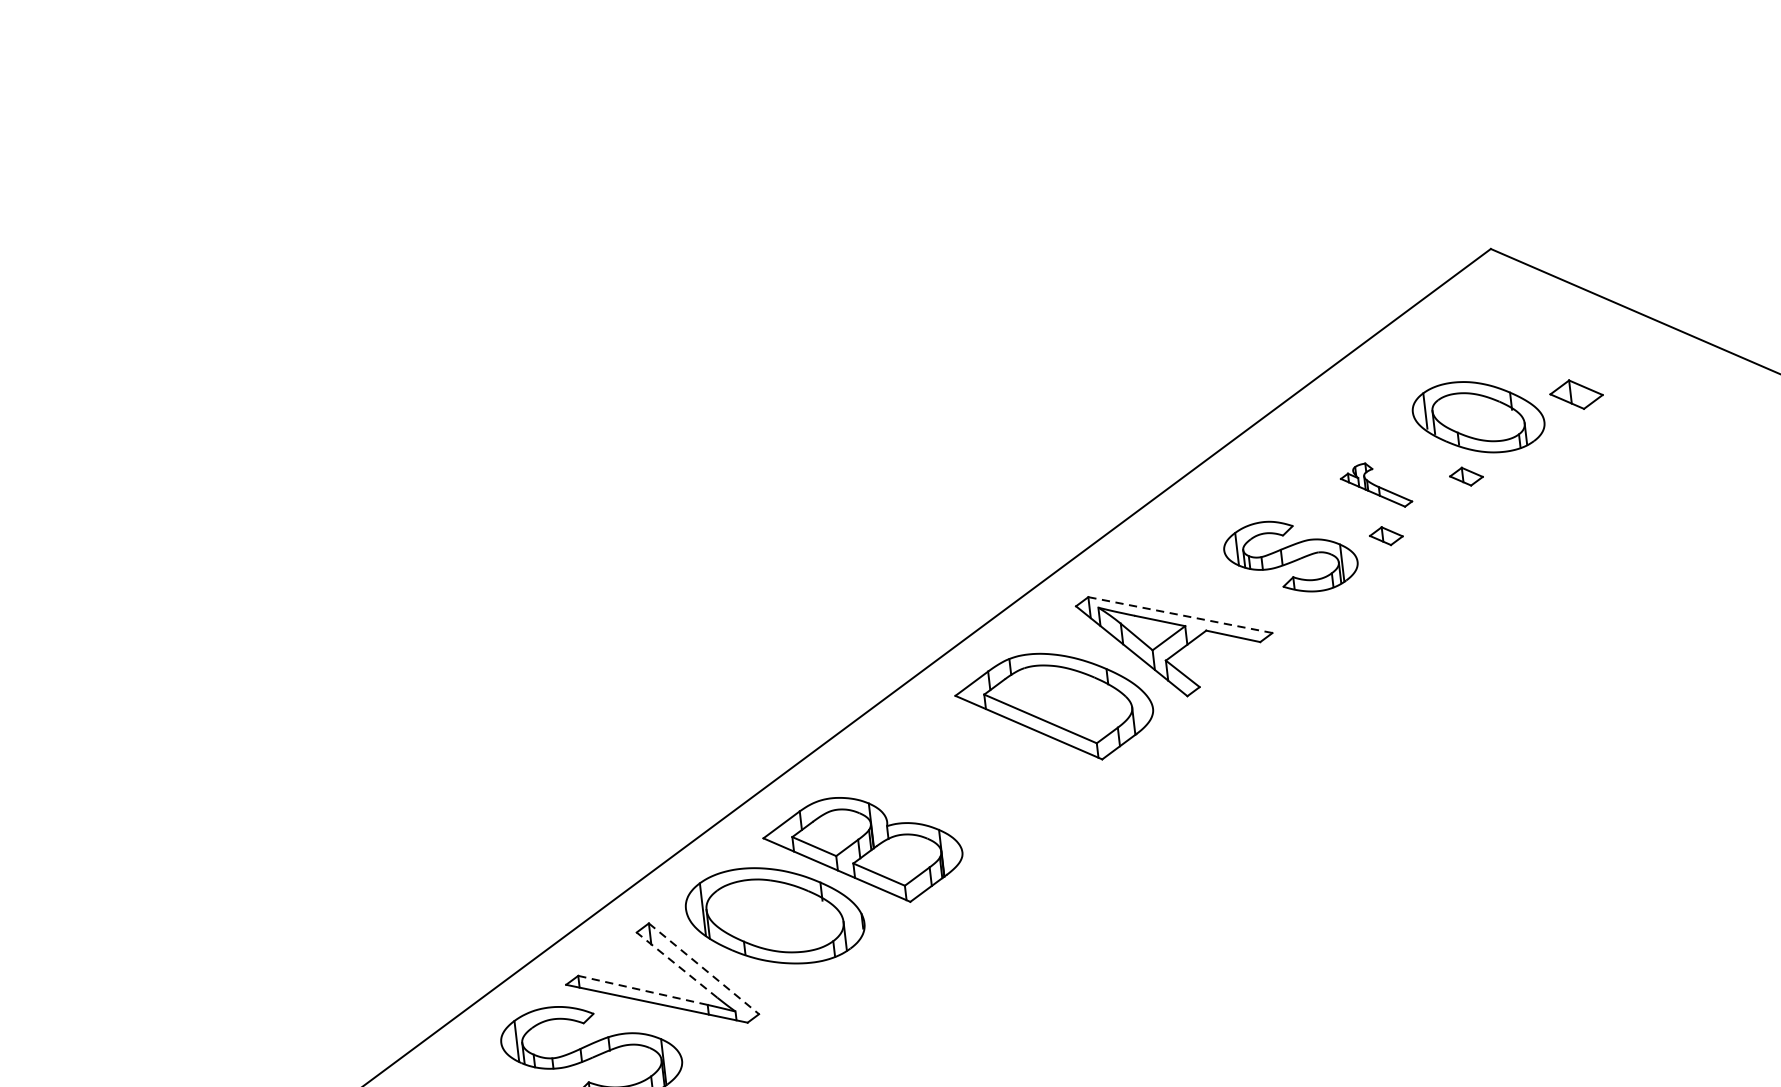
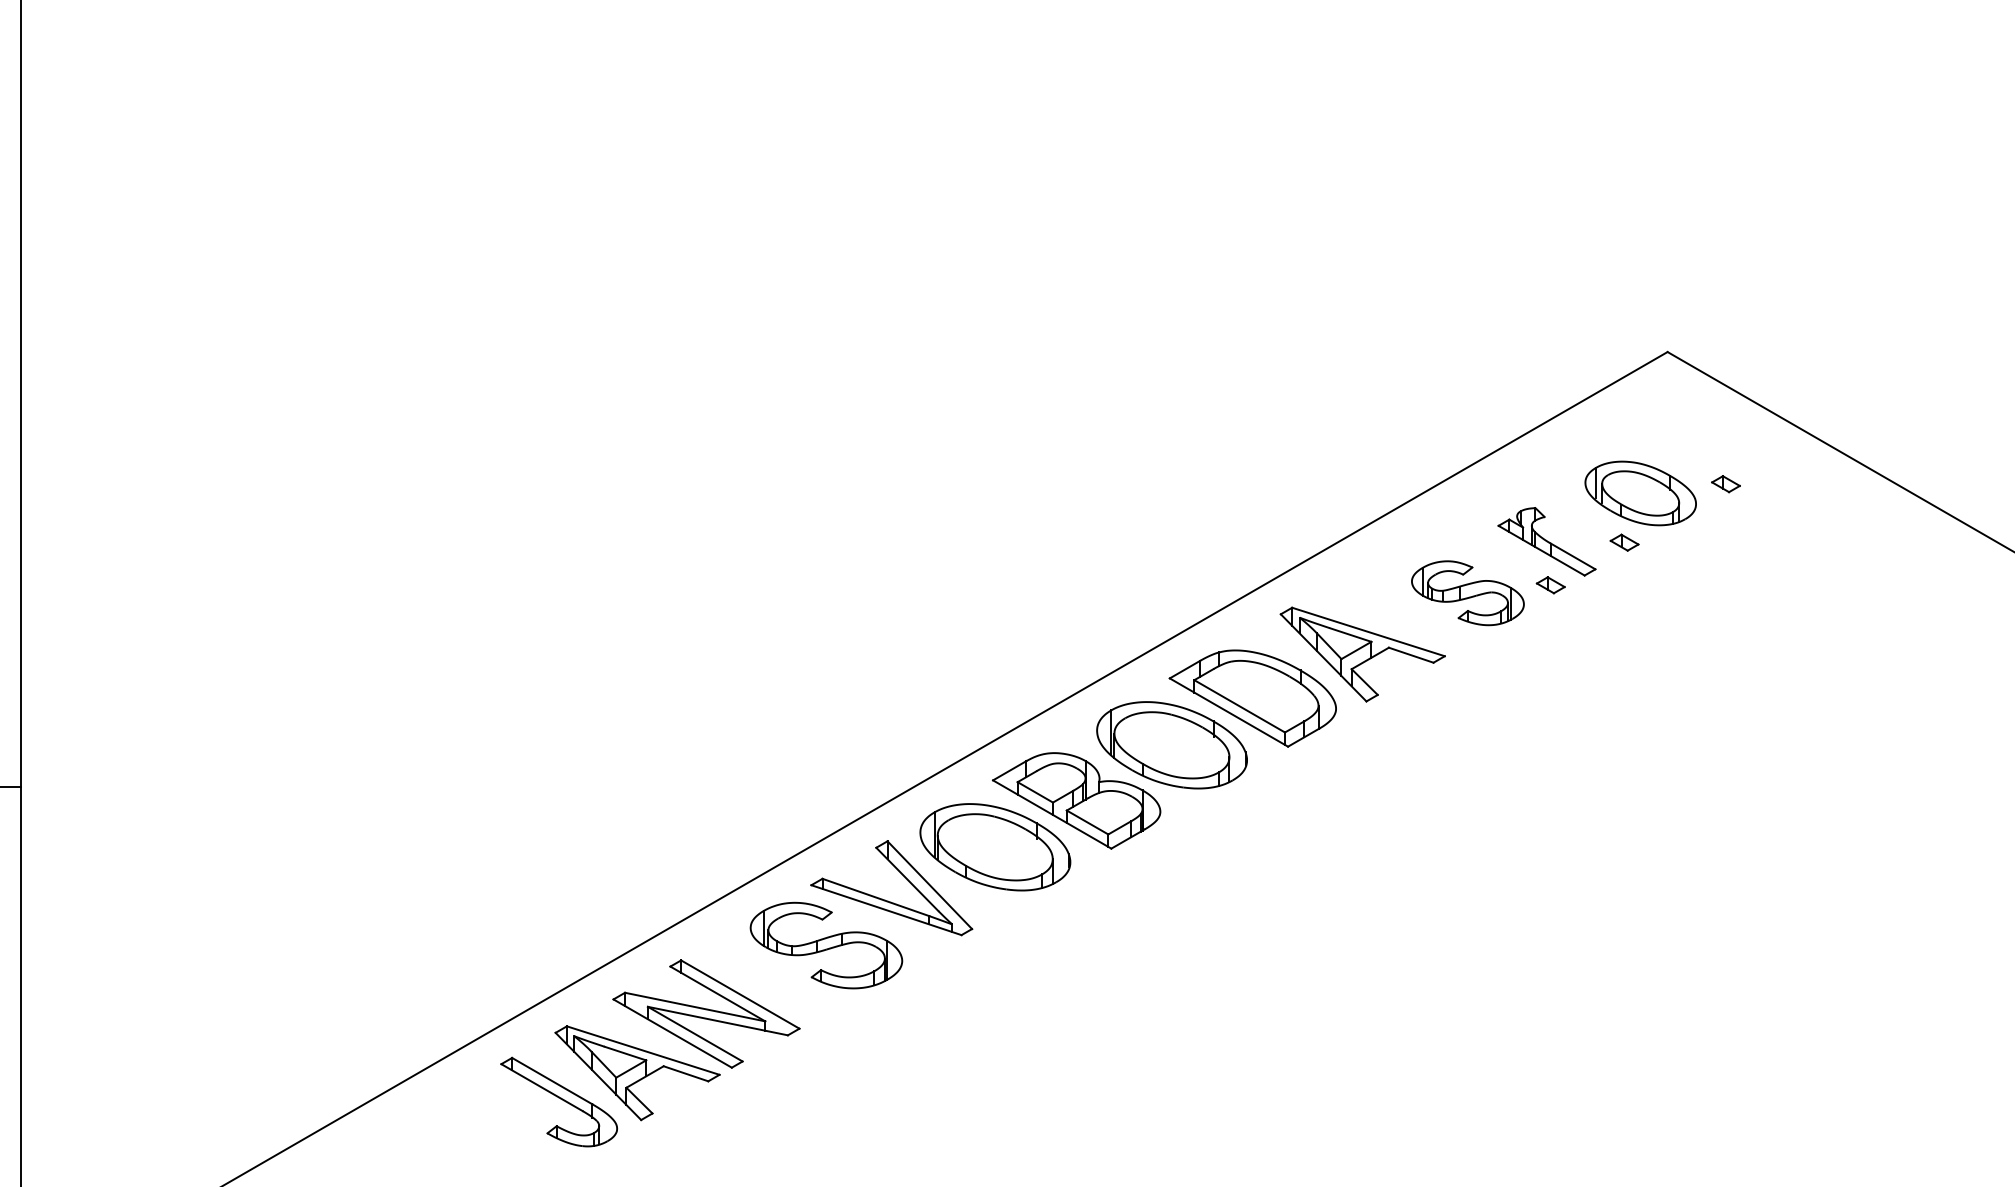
part: (1576, 395) -> (1725, 484), size x0.62
part: (1375, 485) -> (1546, 541), size x1.67
line: (1180, 615) -> (1368, 632), dashed -> solid
part: (966, 773) -> (1171, 745), added
line: (677, 965) -> (907, 879), dashed -> solid
line: (703, 969) -> (929, 885), dashed -> solid
line: (642, 990) -> (875, 897), dashed -> solid

